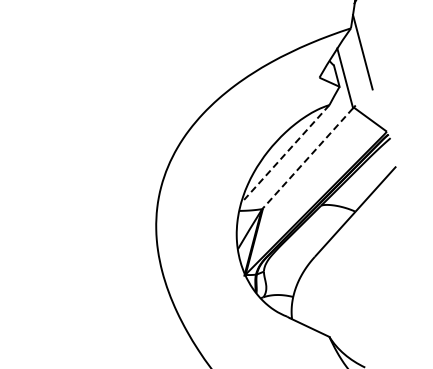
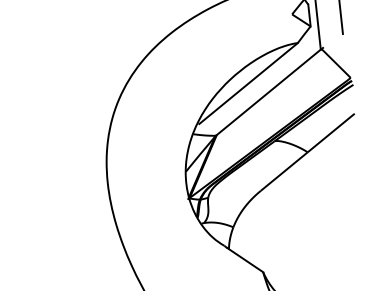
line: (286, 152) -> (248, 83), dashed -> solid
line: (307, 158) -> (268, 92), dashed -> solid

